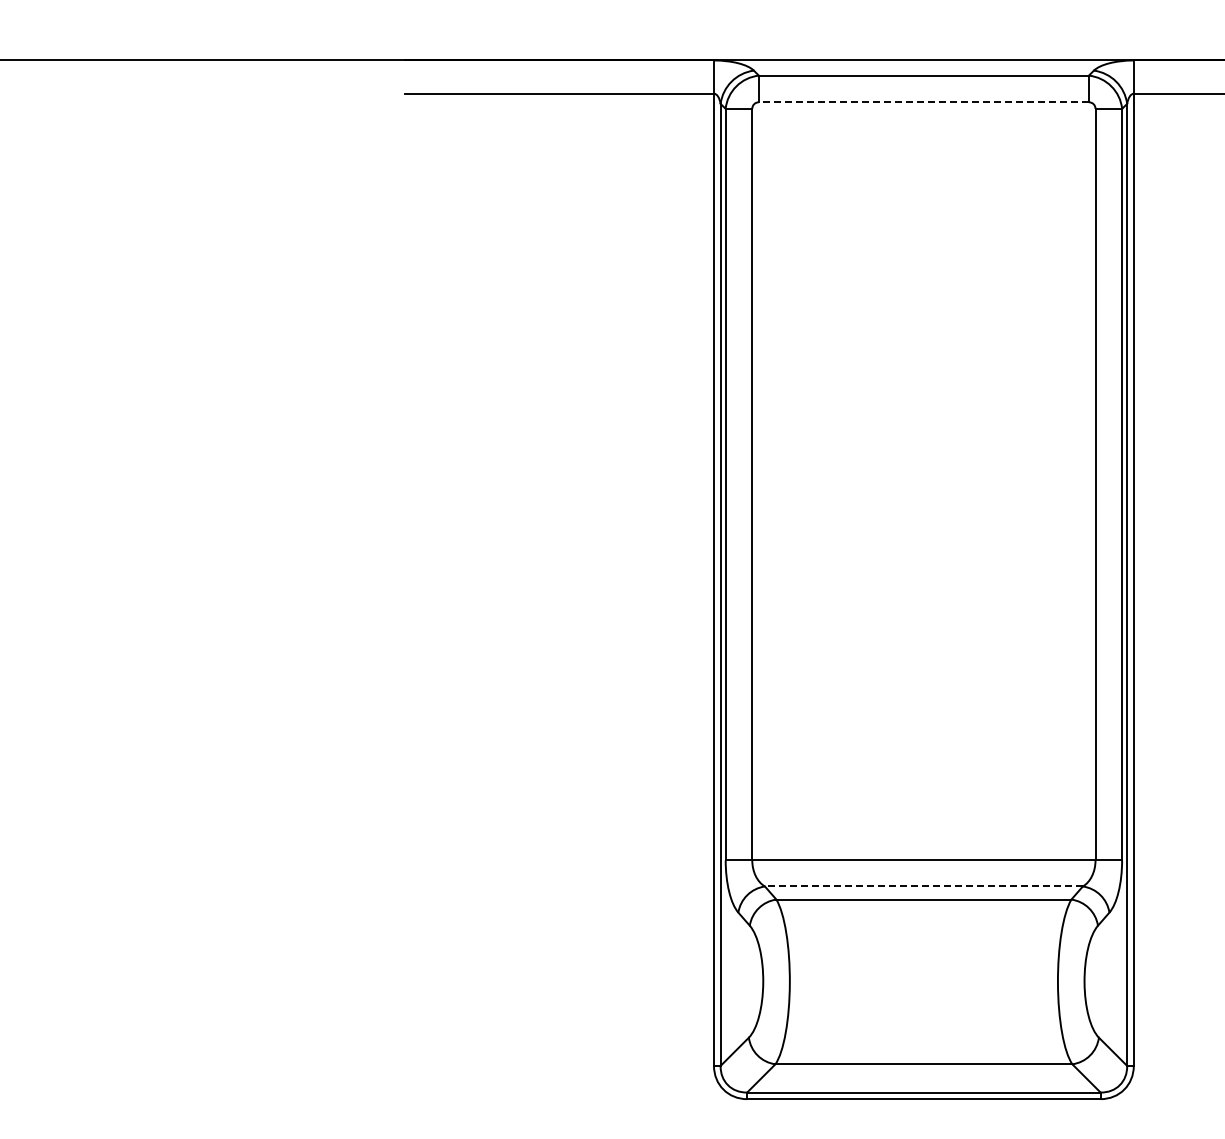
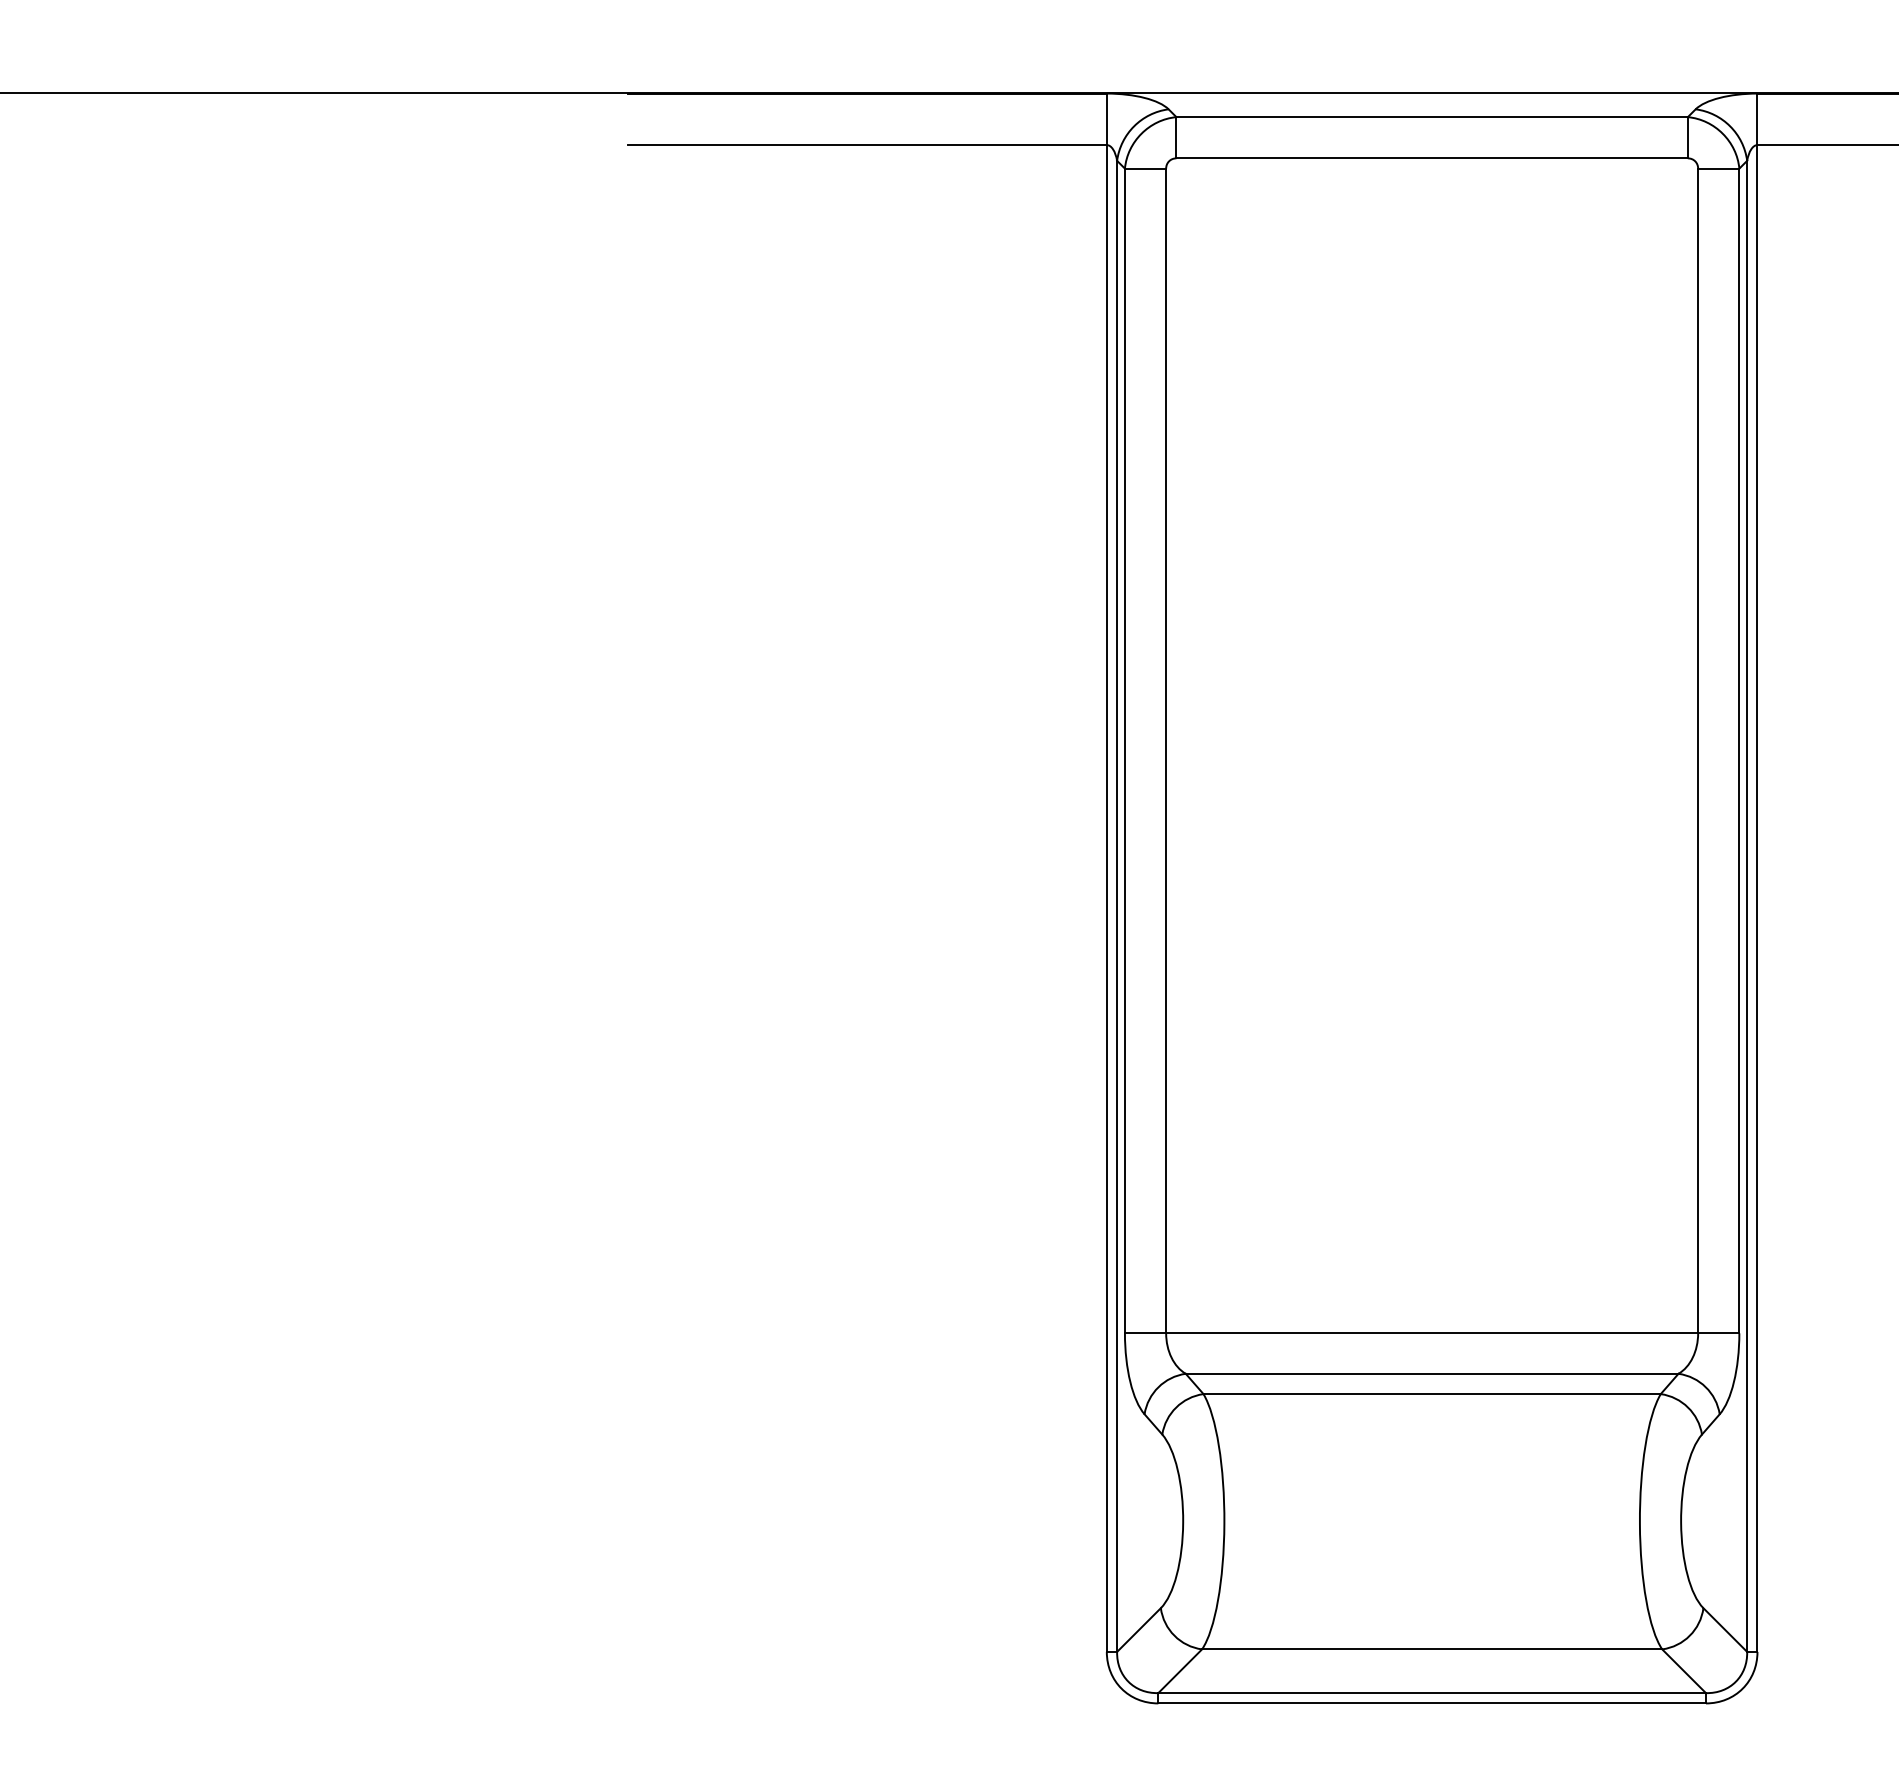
line: (923, 102) -> (1431, 158), dashed -> solid
line: (923, 886) -> (1431, 1373), dashed -> solid

